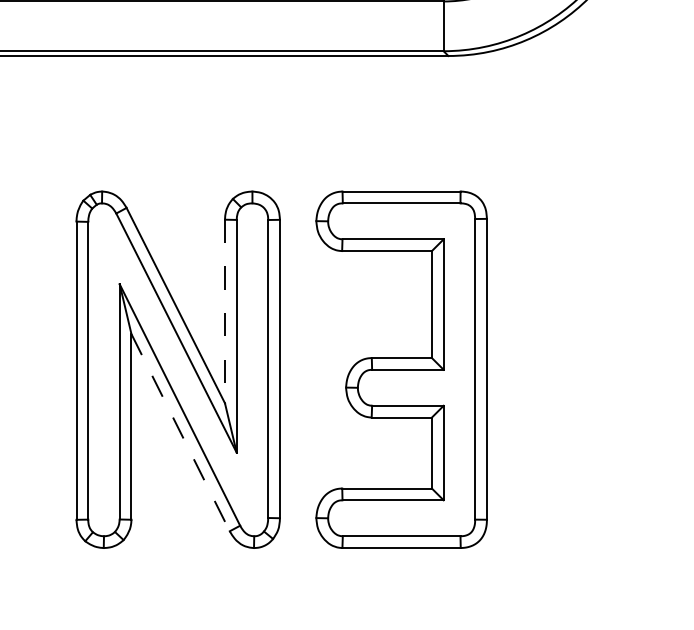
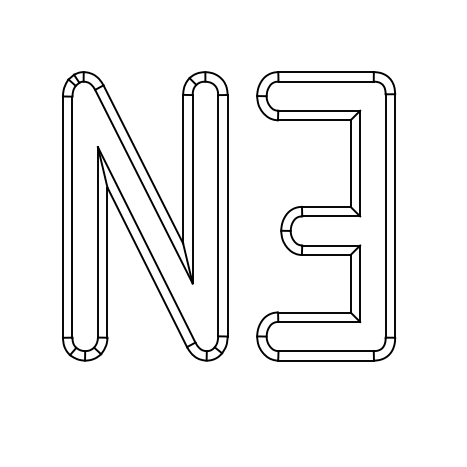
line: (224, 311) -> (182, 169), dashed -> solid
line: (180, 433) -> (147, 267), dashed -> solid

